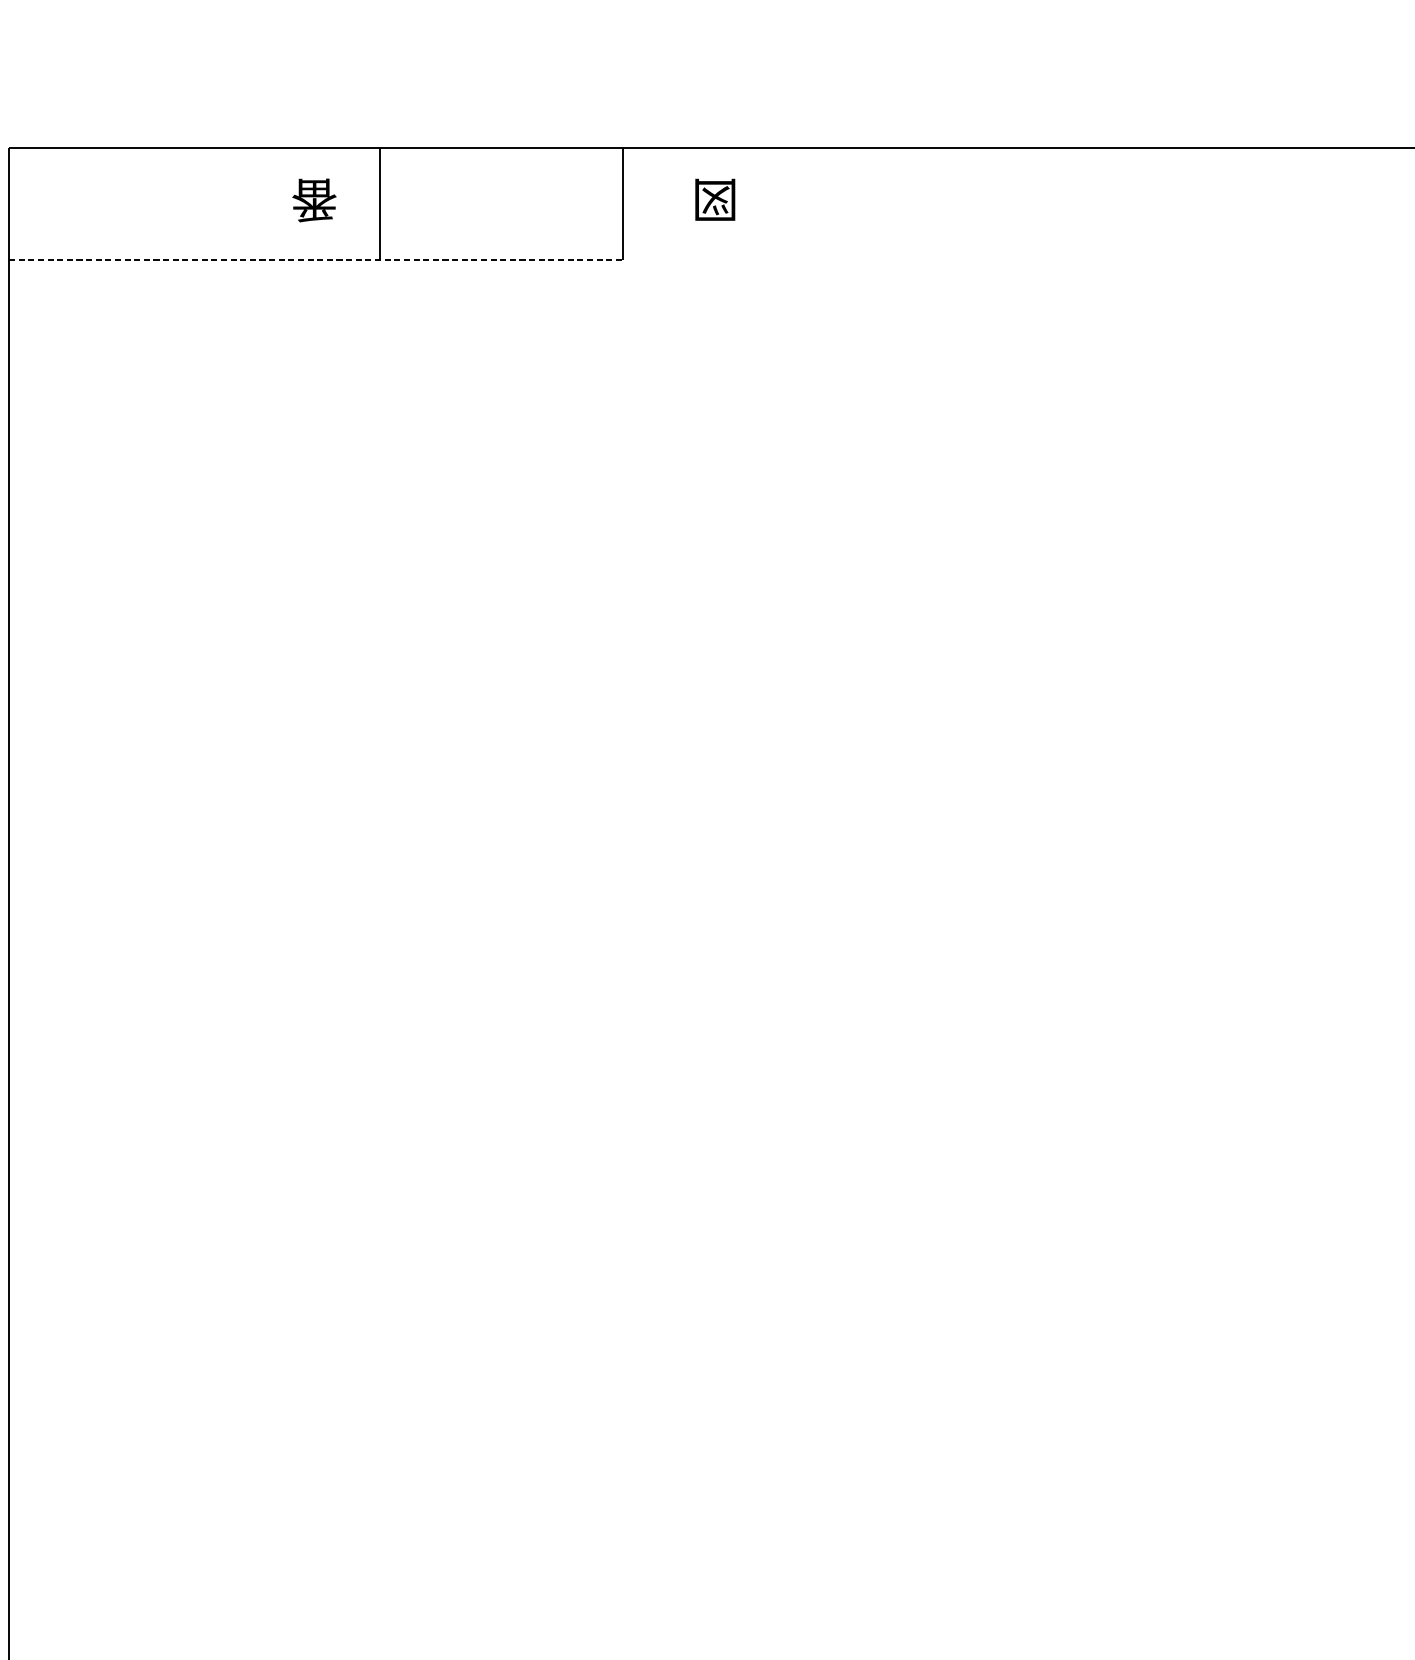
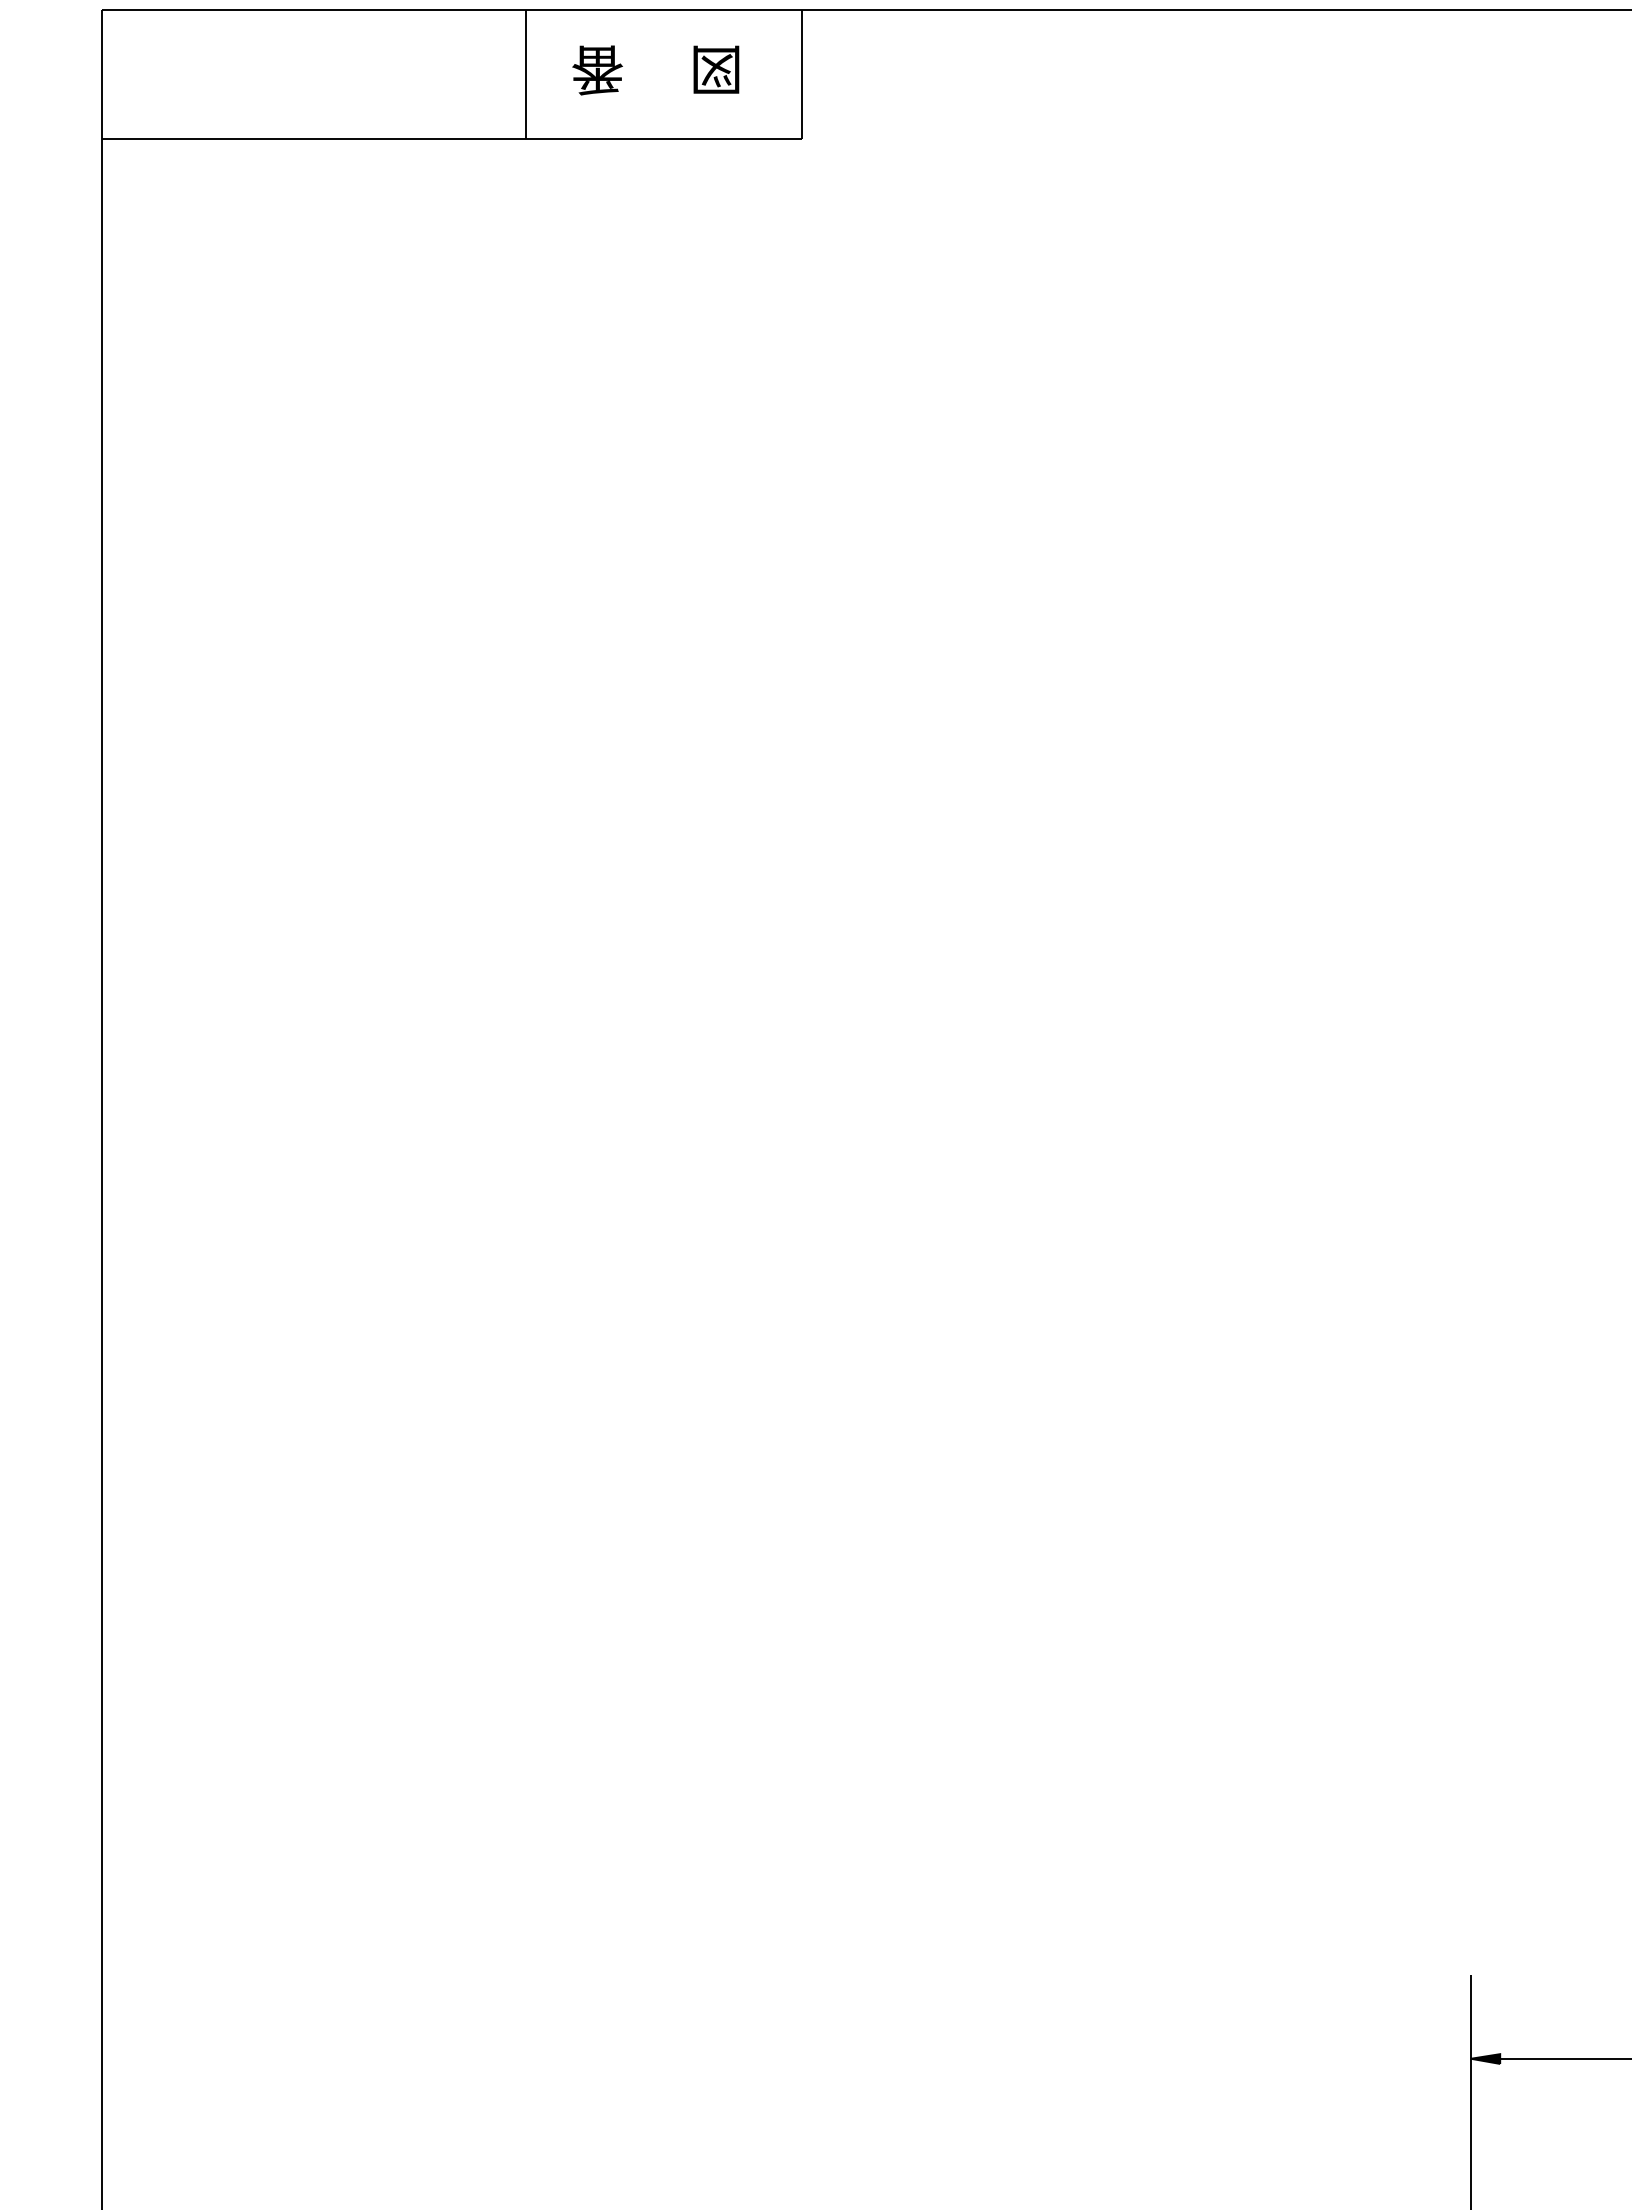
part: (715, 199) -> (716, 69), moved
part: (314, 200) -> (597, 70), moved
line: (316, 260) -> (452, 138), dashed -> solid

